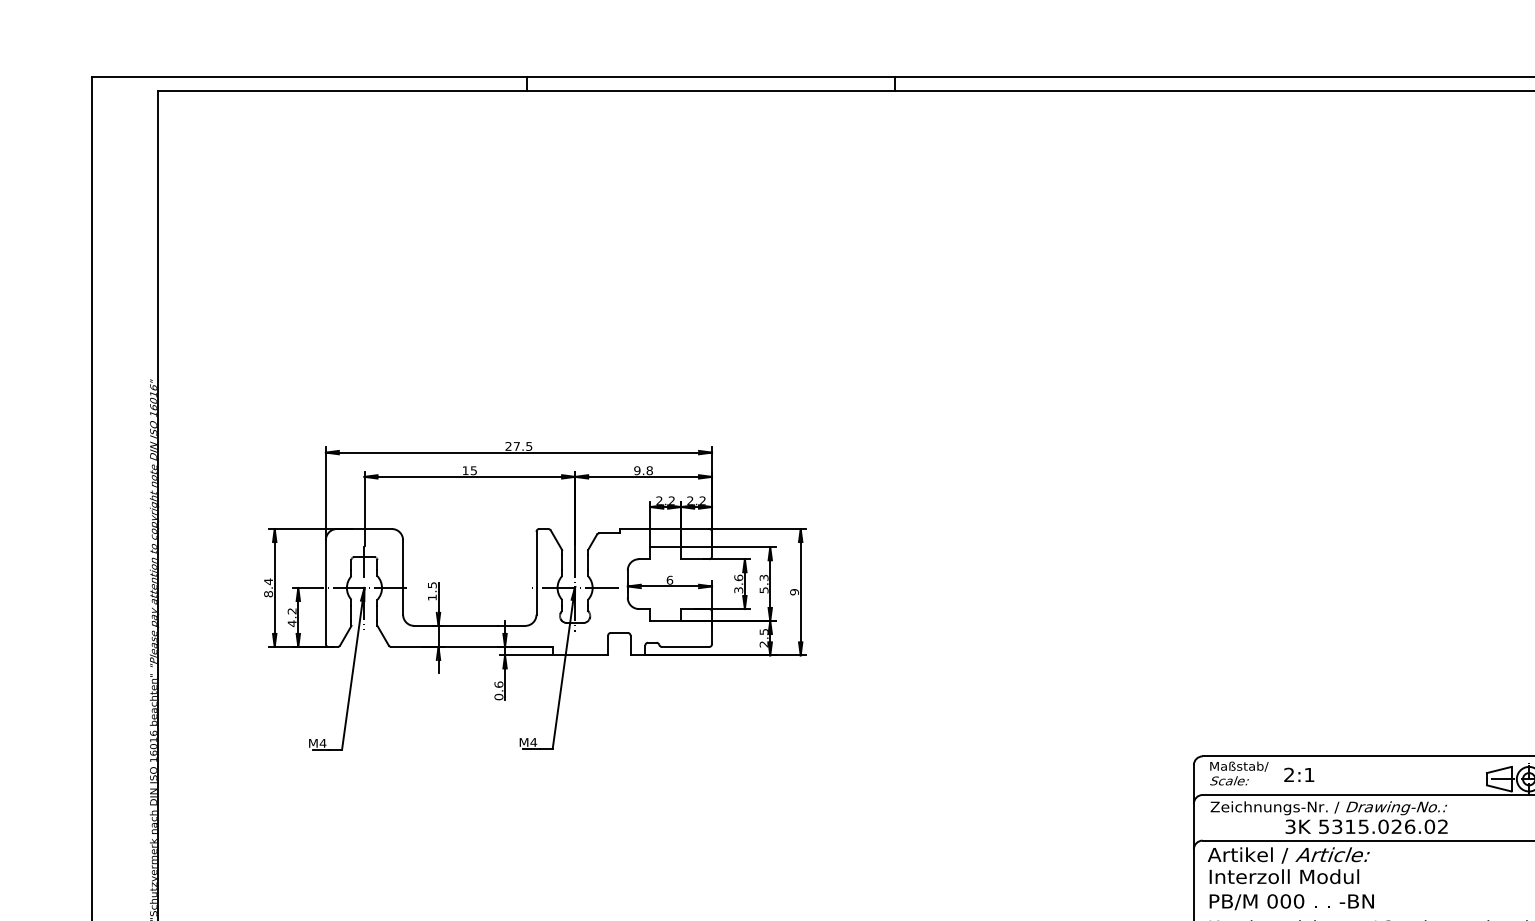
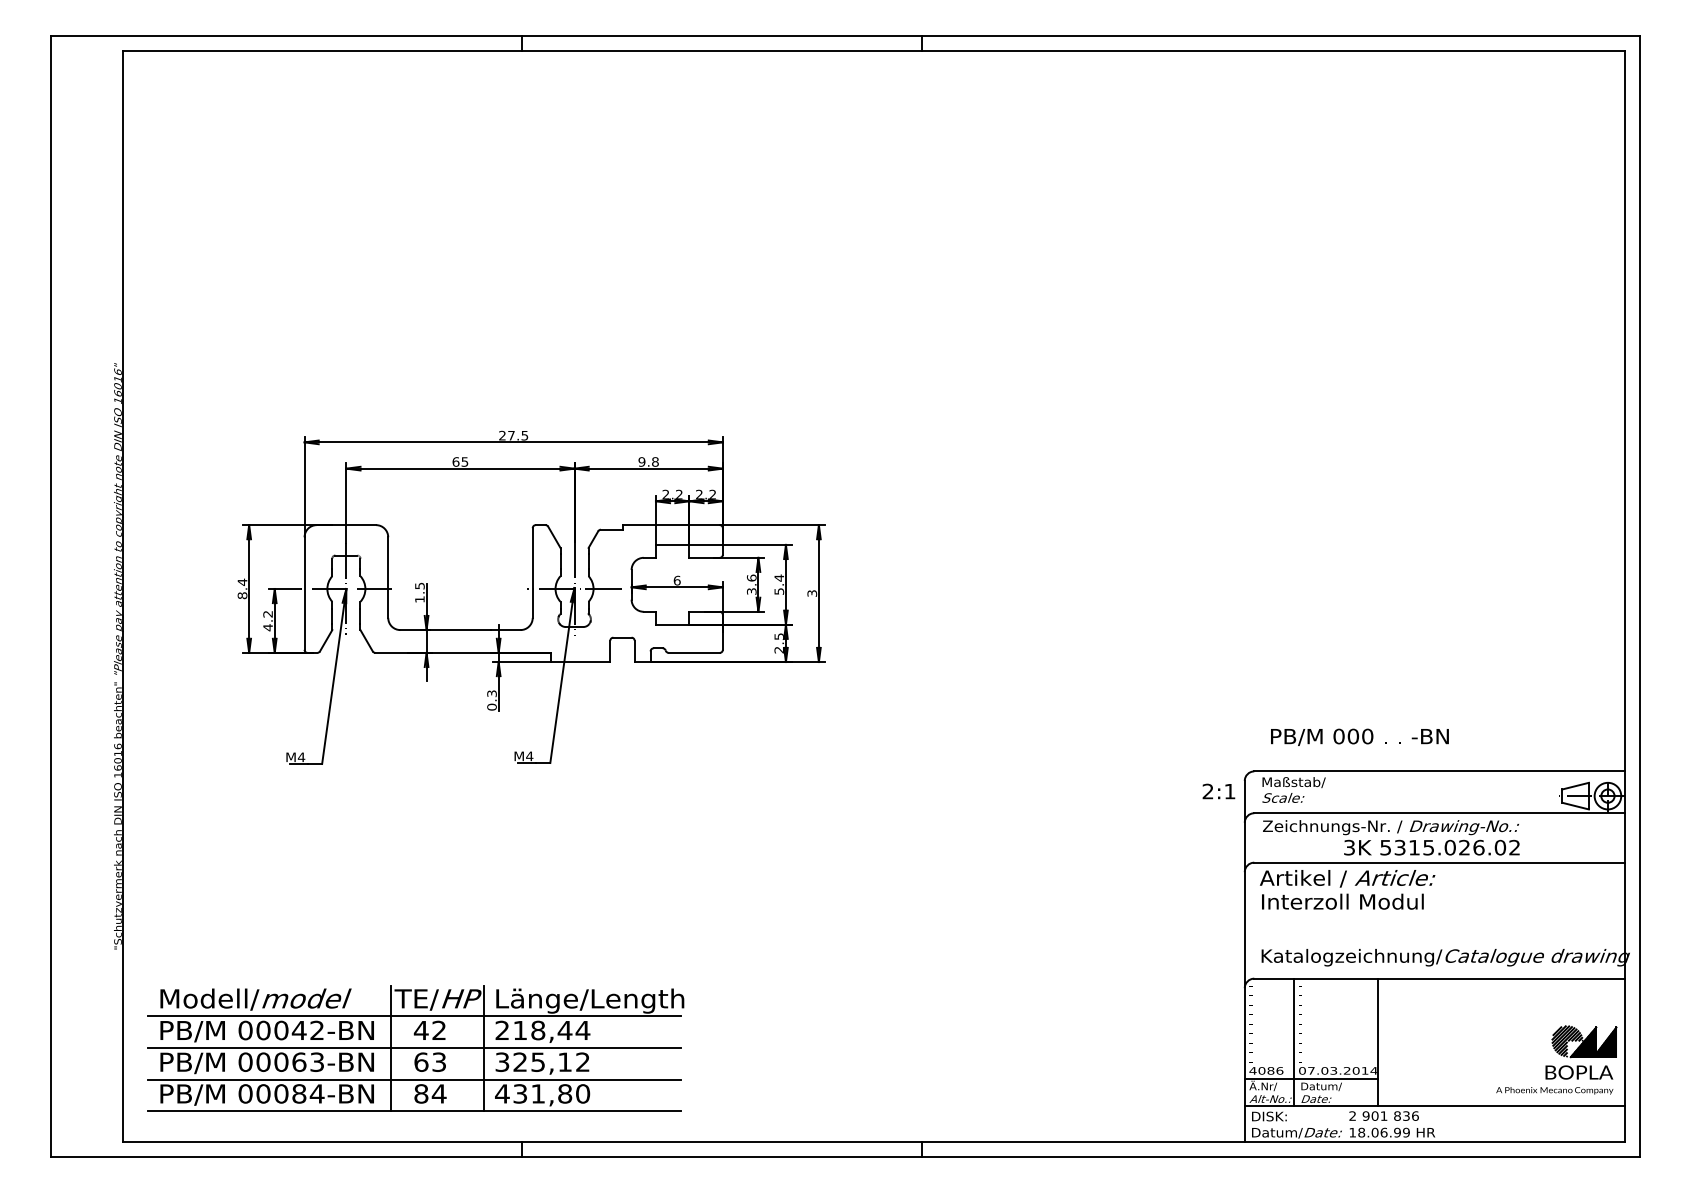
text: (465, 470) -> (455, 461), 15 -> 65
text: (764, 577) -> (779, 577), 5.3 -> 5.4
text: (793, 592) -> (811, 593), 9 -> 3
text: (498, 684) -> (491, 693), 0.6 -> 0.3
text: (1298, 774) -> (1218, 791), moved
text: (1291, 901) -> (1359, 736), moved

